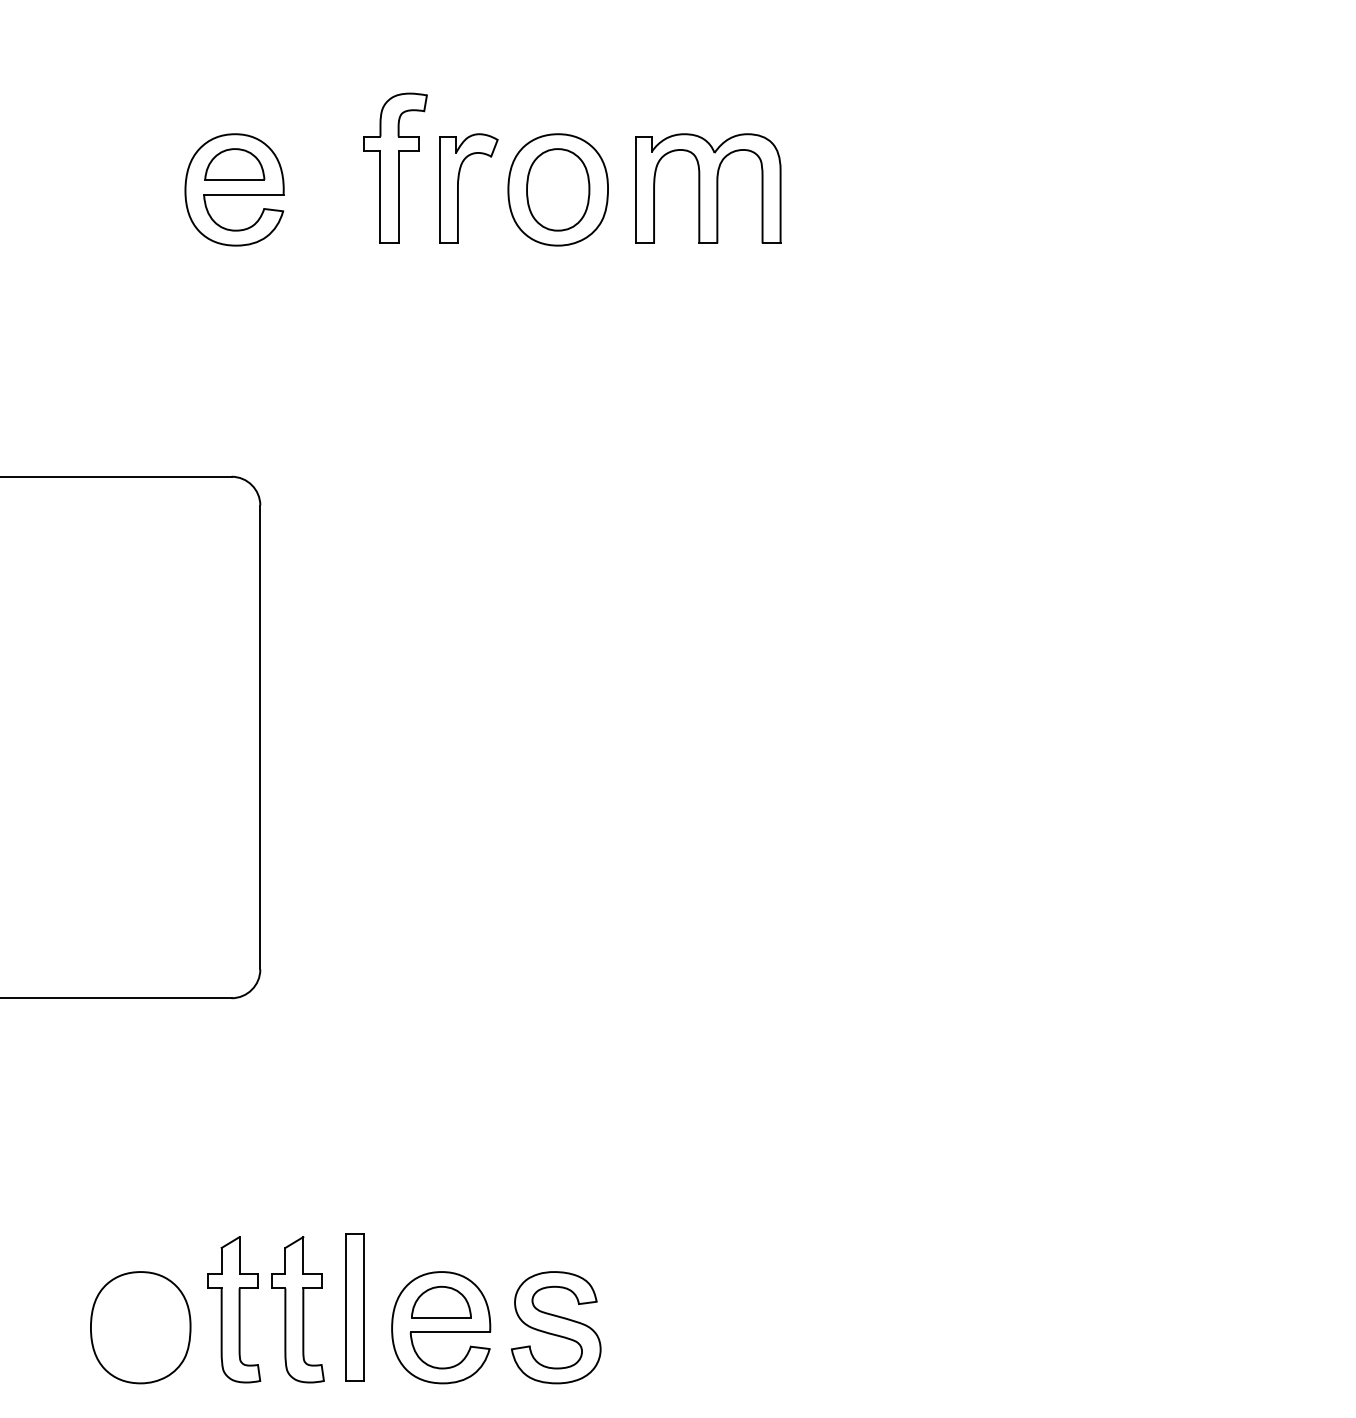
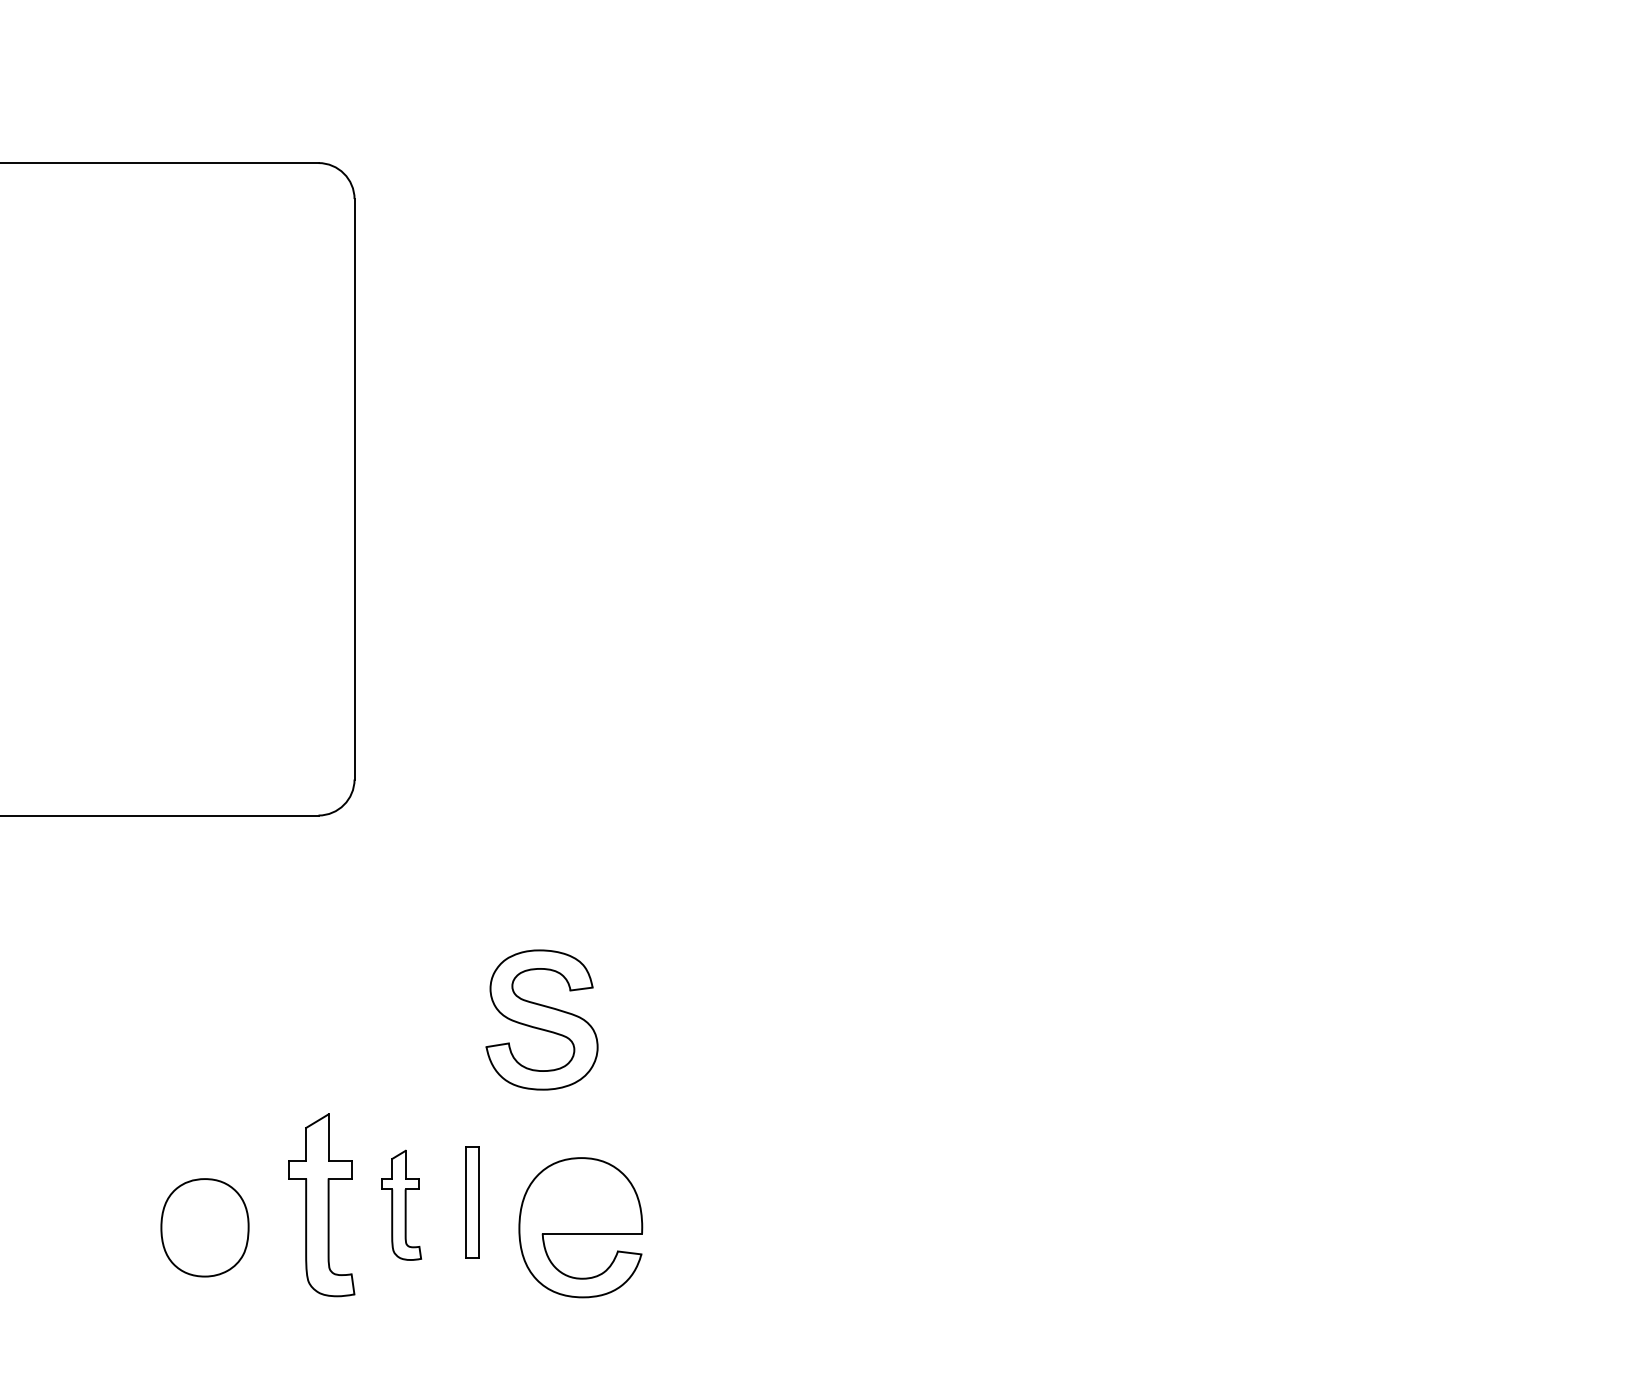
part: (441, 1302) -> (581, 1196), removed
part: (354, 1307) -> (472, 1202), size x0.6
part: (297, 1309) -> (401, 1204), size x0.6
part: (140, 1327) -> (204, 1227), size x0.7
part: (556, 1327) -> (542, 1019), moved

